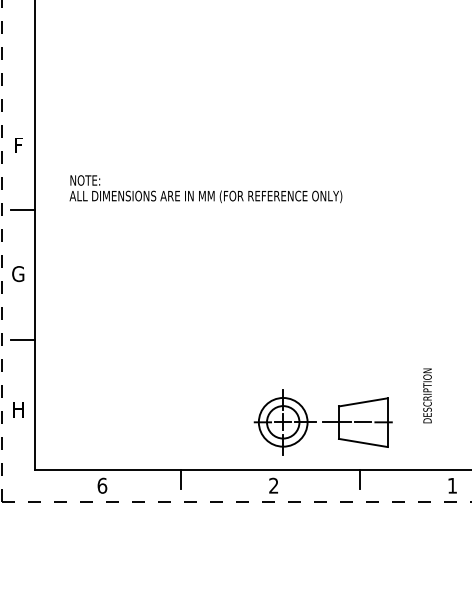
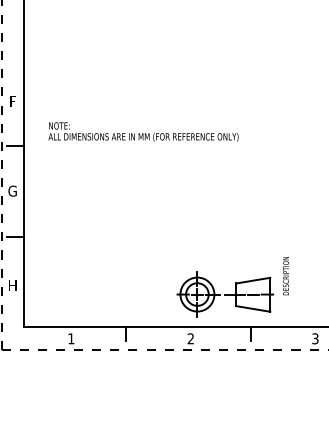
text: (426, 396) -> (285, 276), moved
text: (102, 485) -> (71, 338), 6 -> 1
text: (452, 485) -> (315, 338), 1 -> 3

